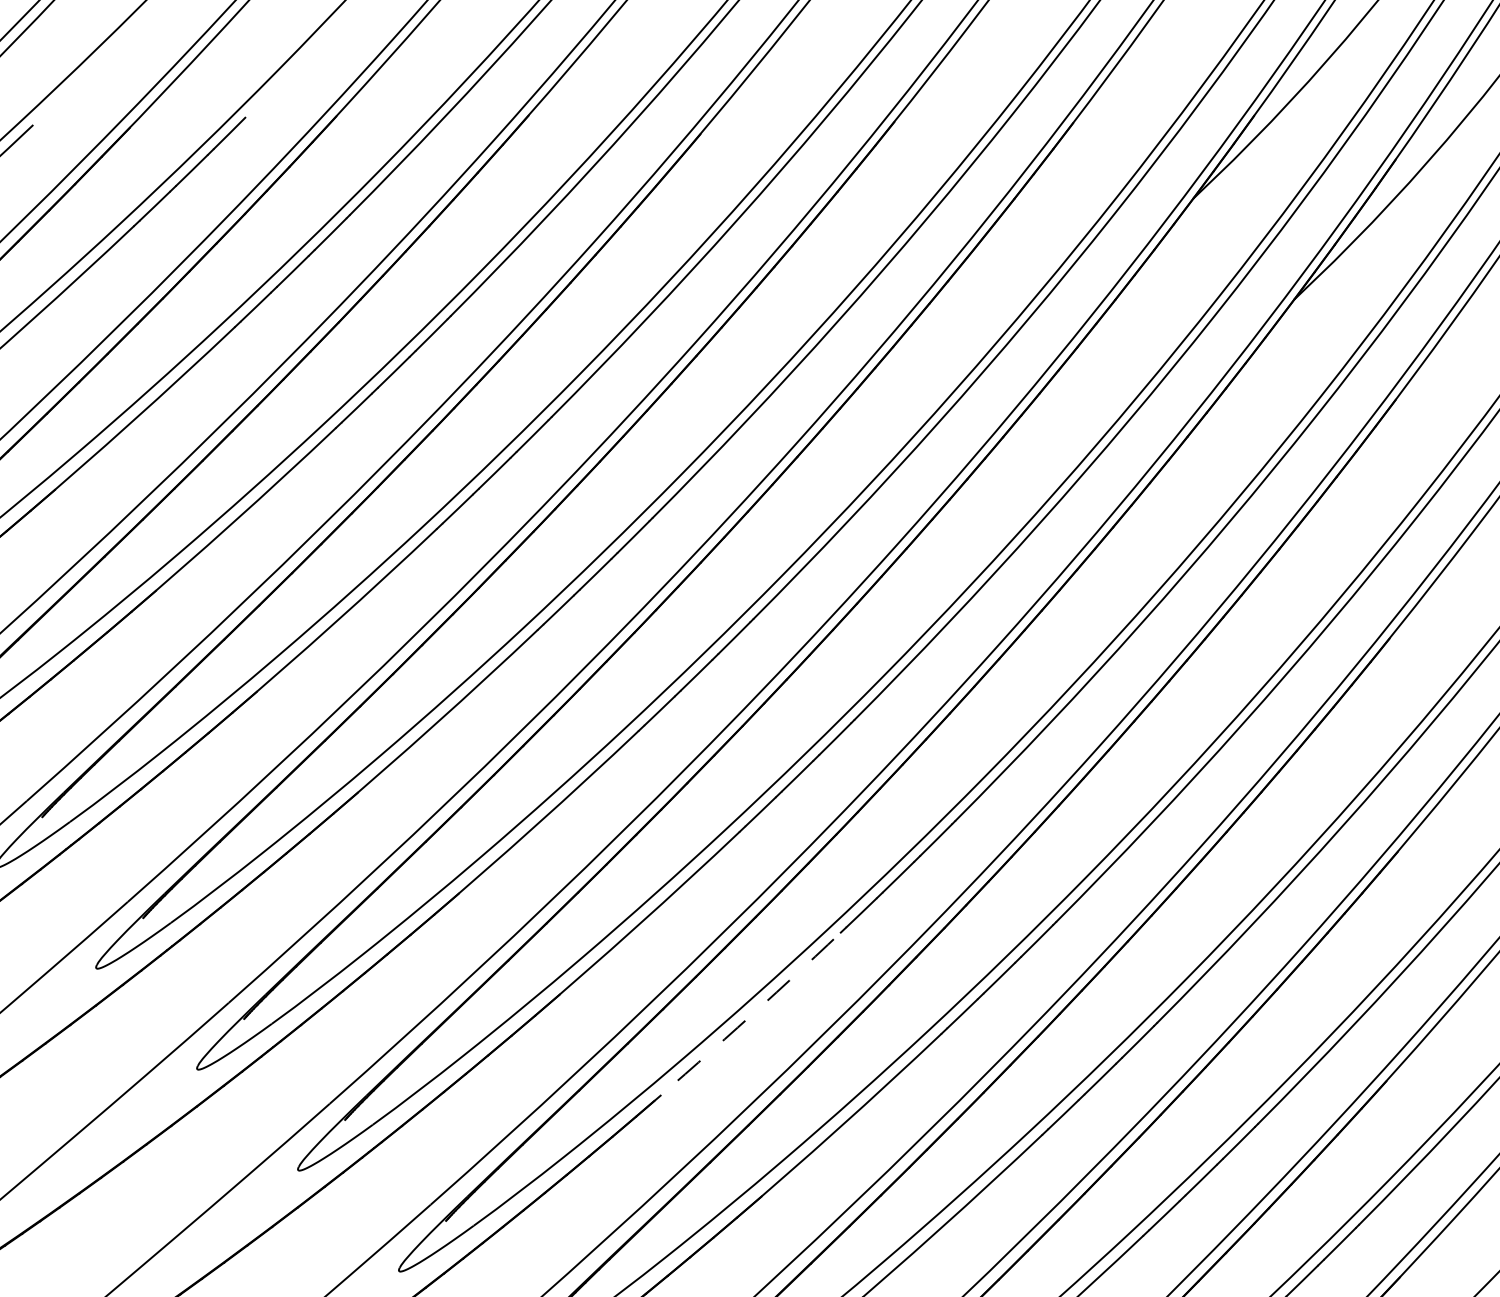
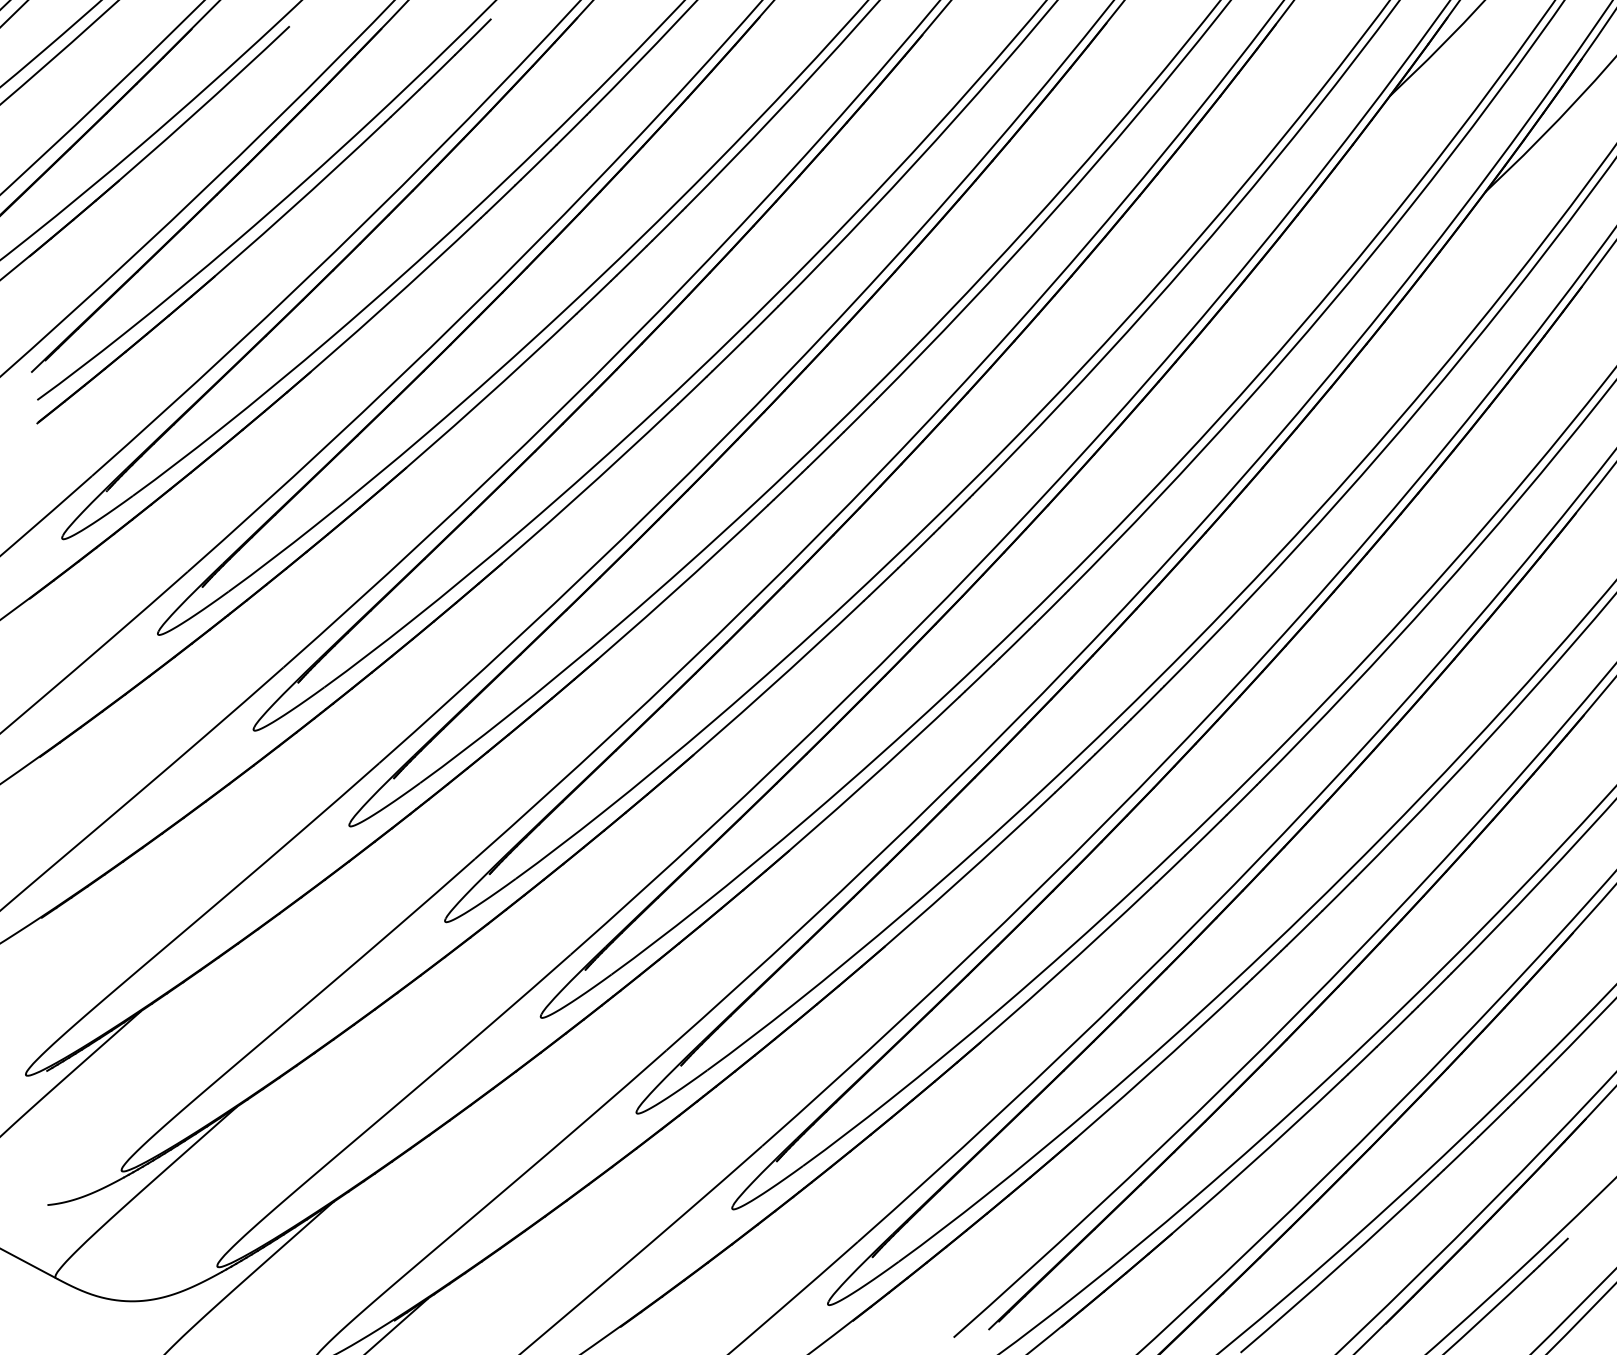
arc: (737, 1027) -> (957, 882), dashed -> solid

